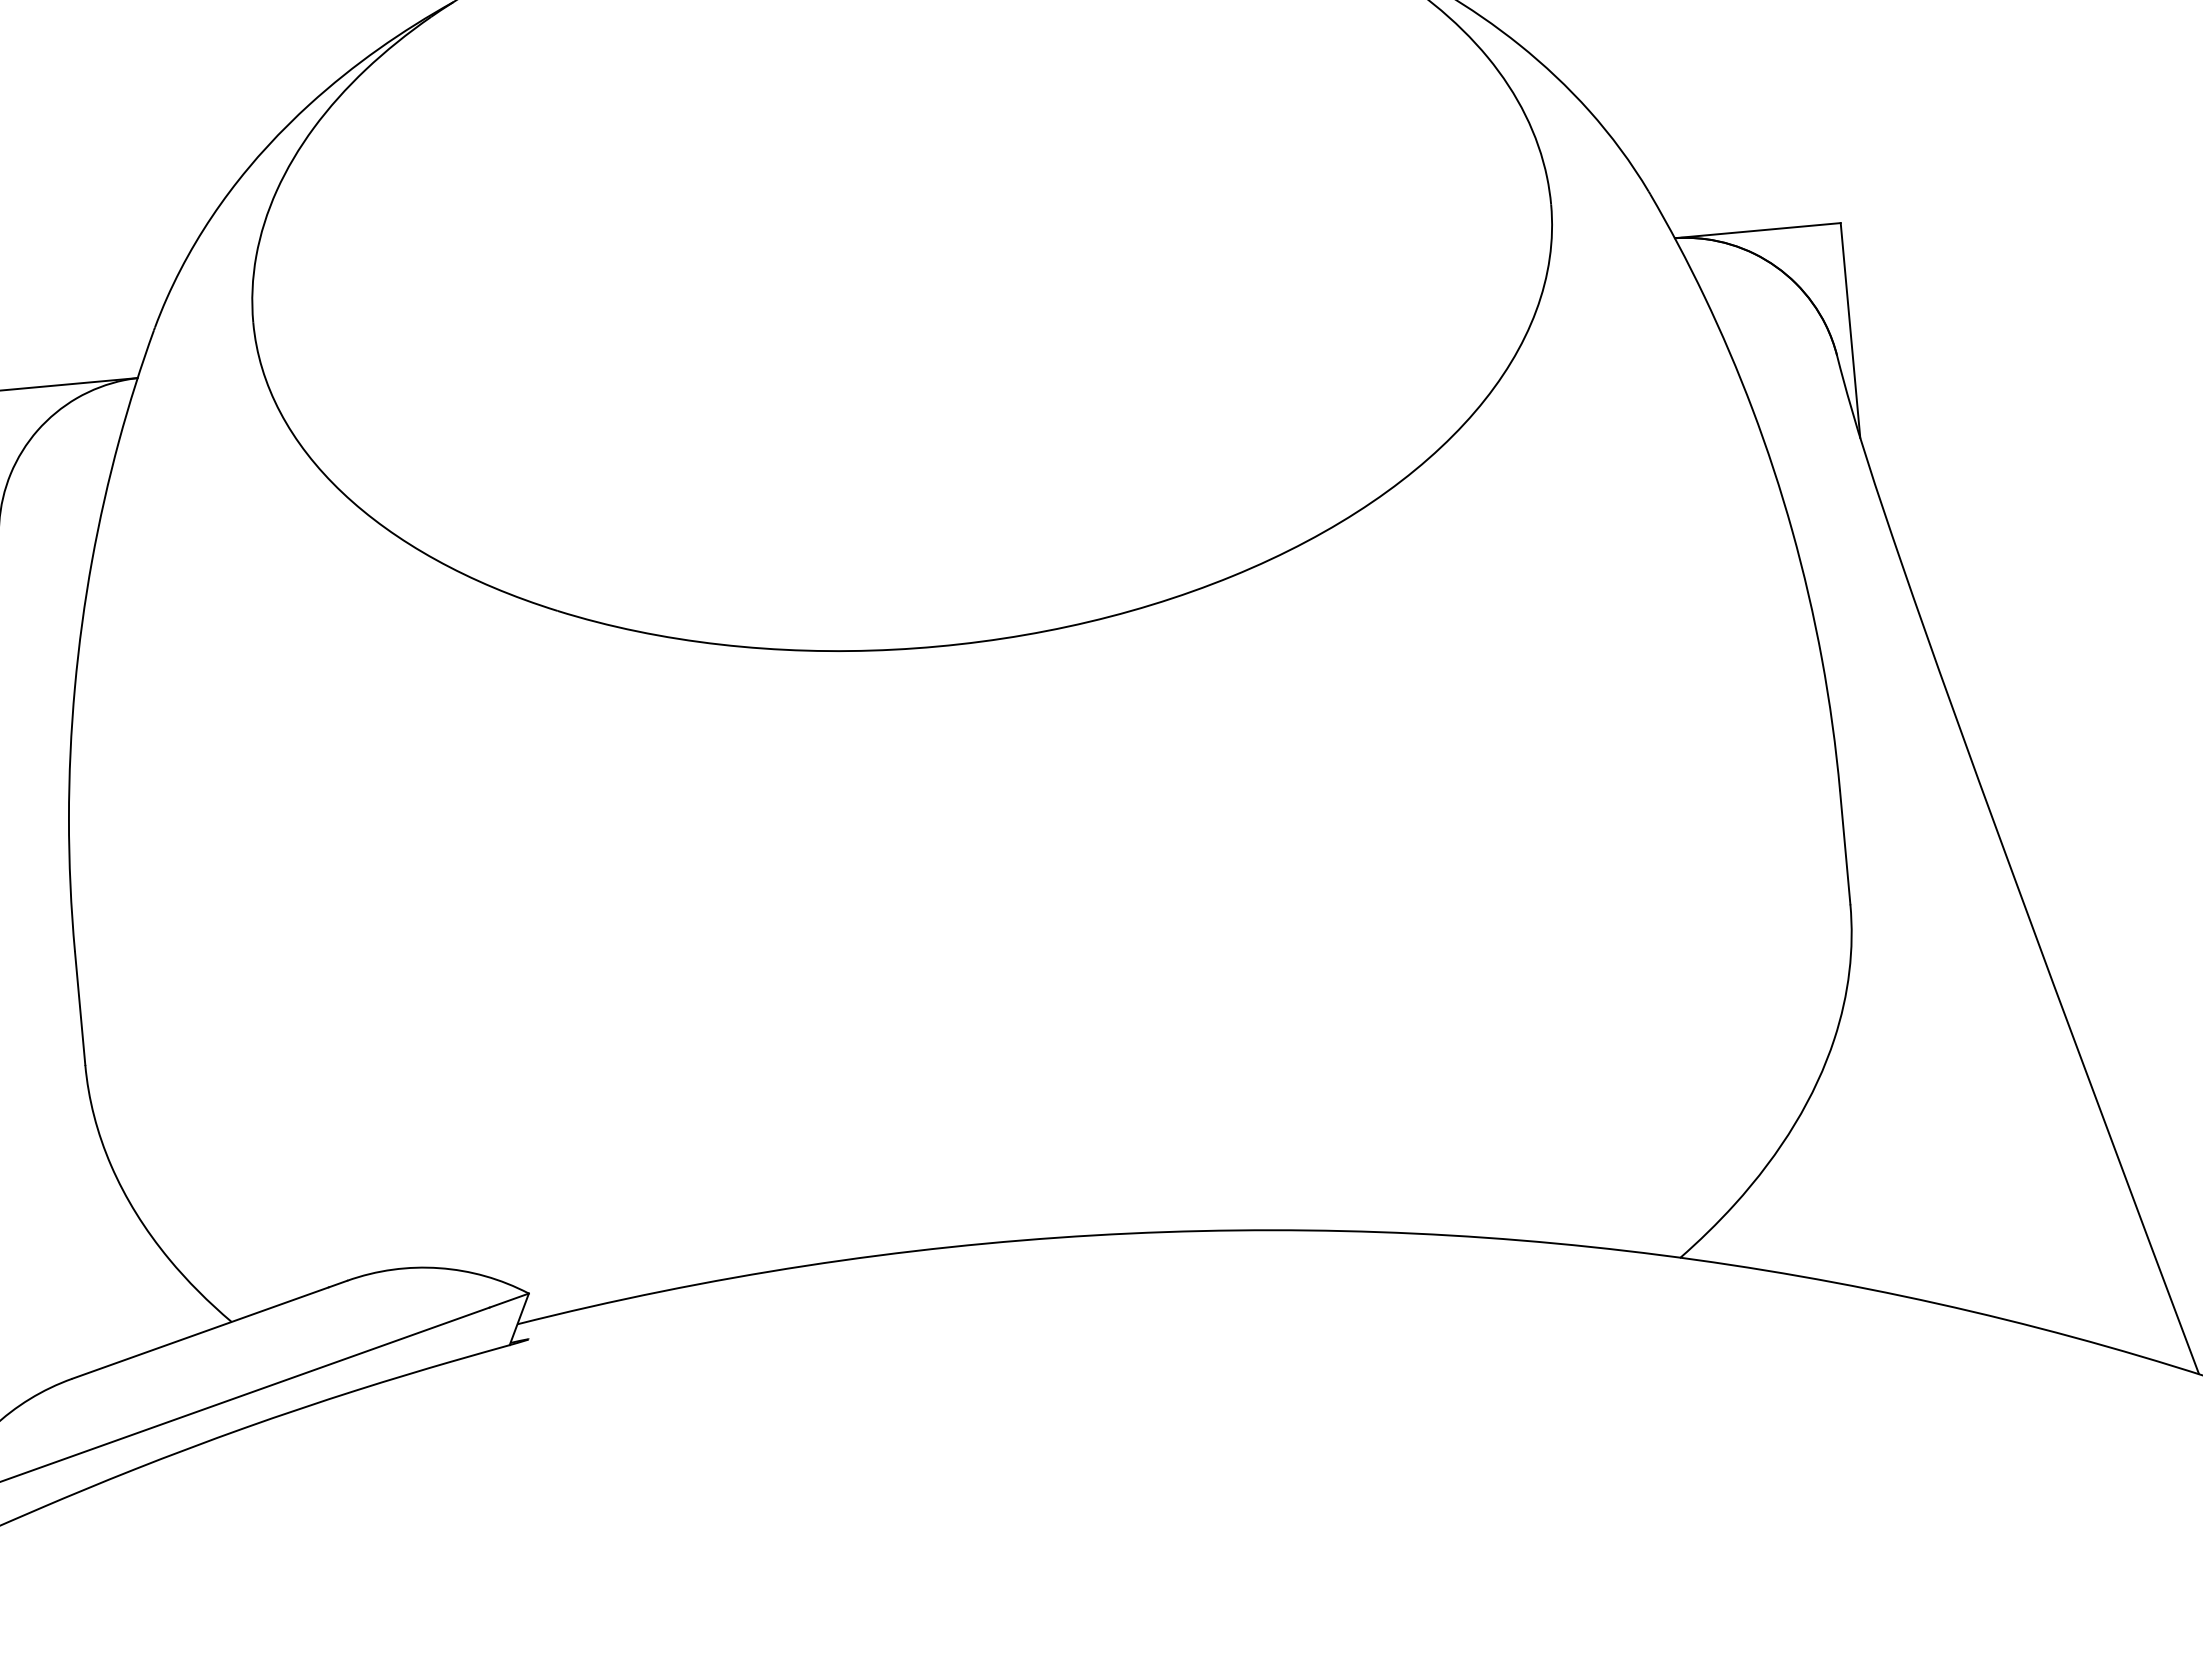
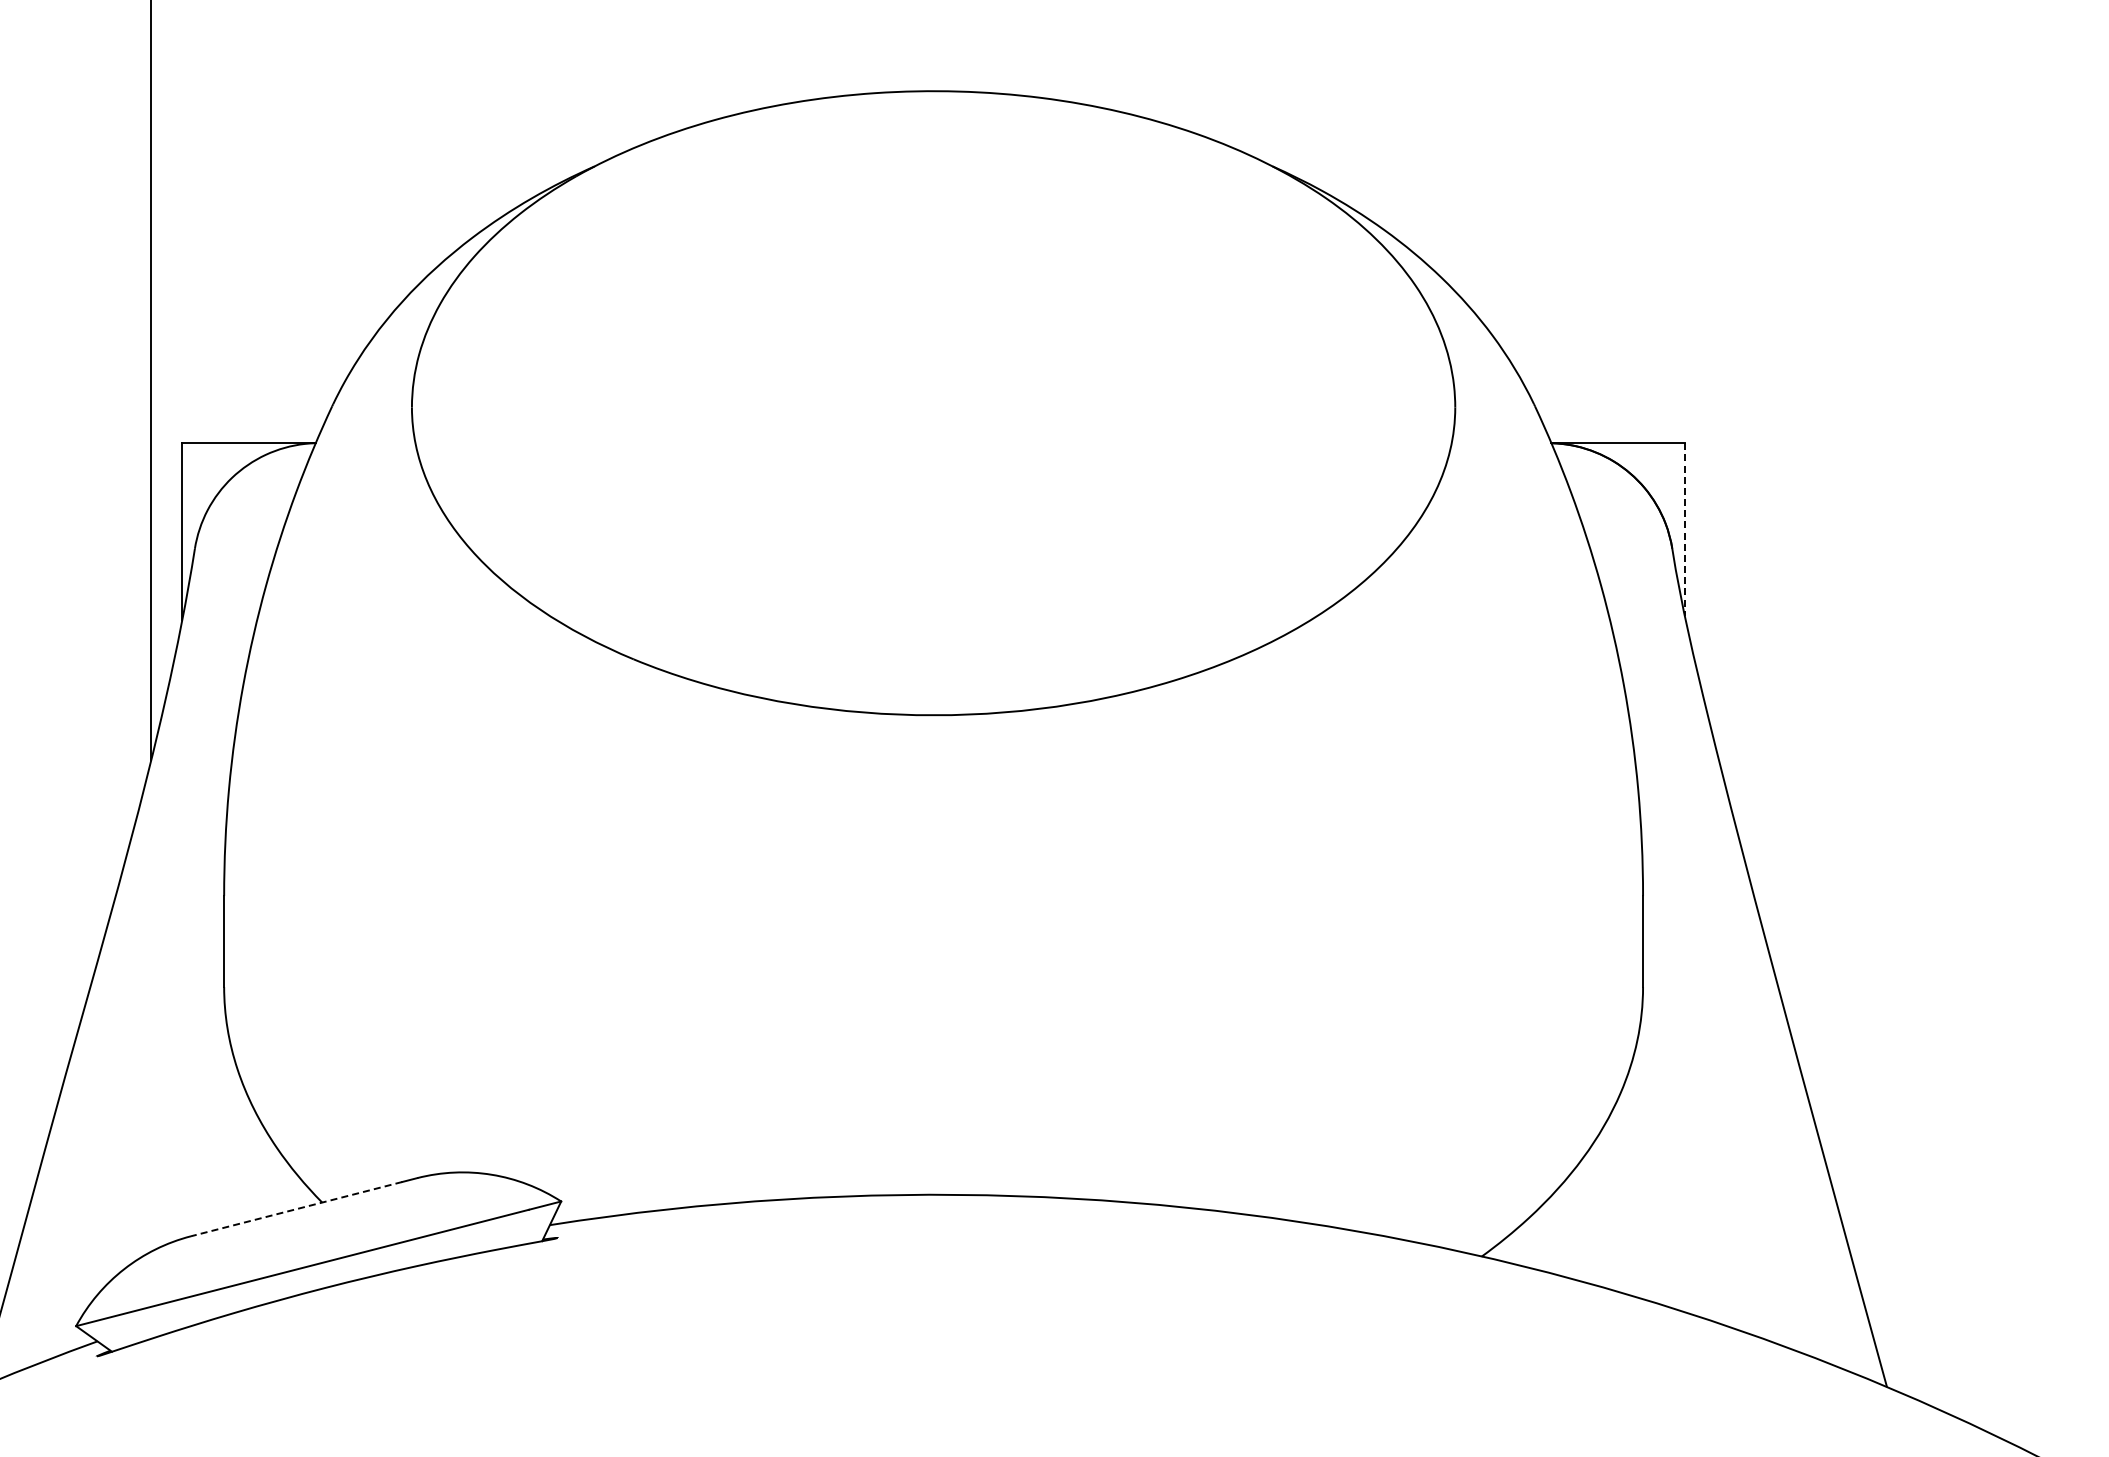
line: (1850, 331) -> (1684, 530), solid -> dashed
line: (200, 1333) -> (296, 1209), solid -> dashed

